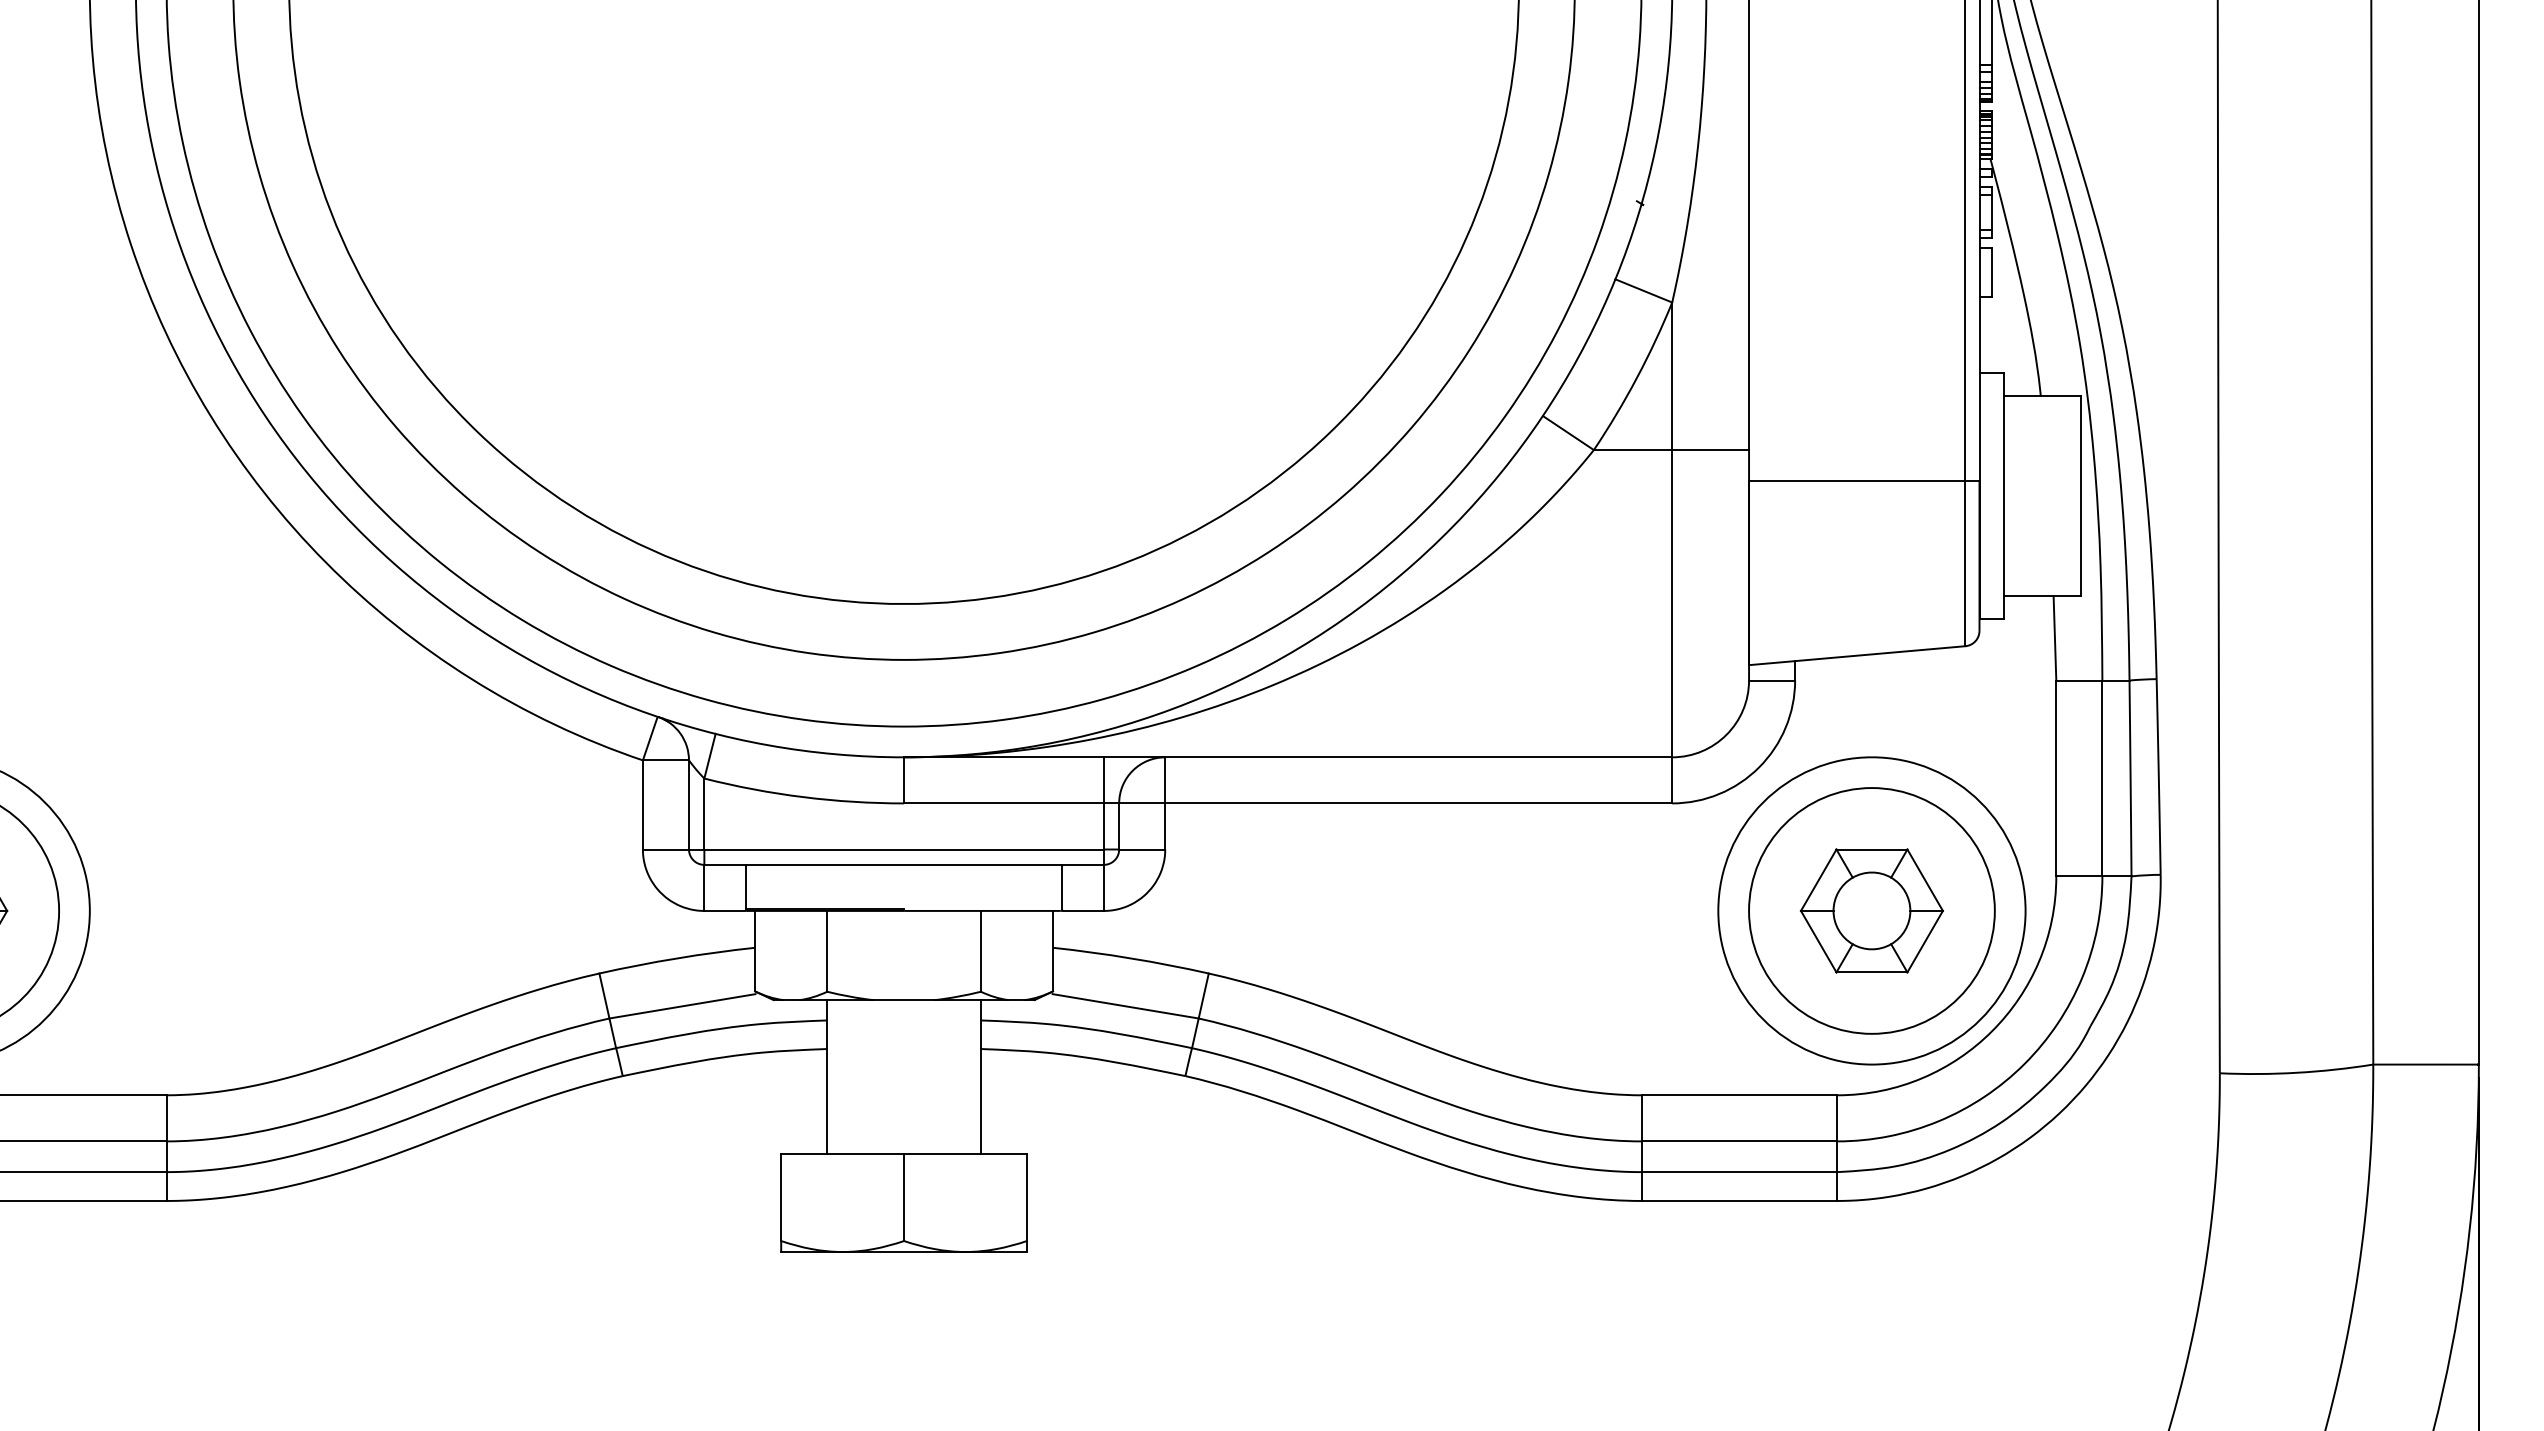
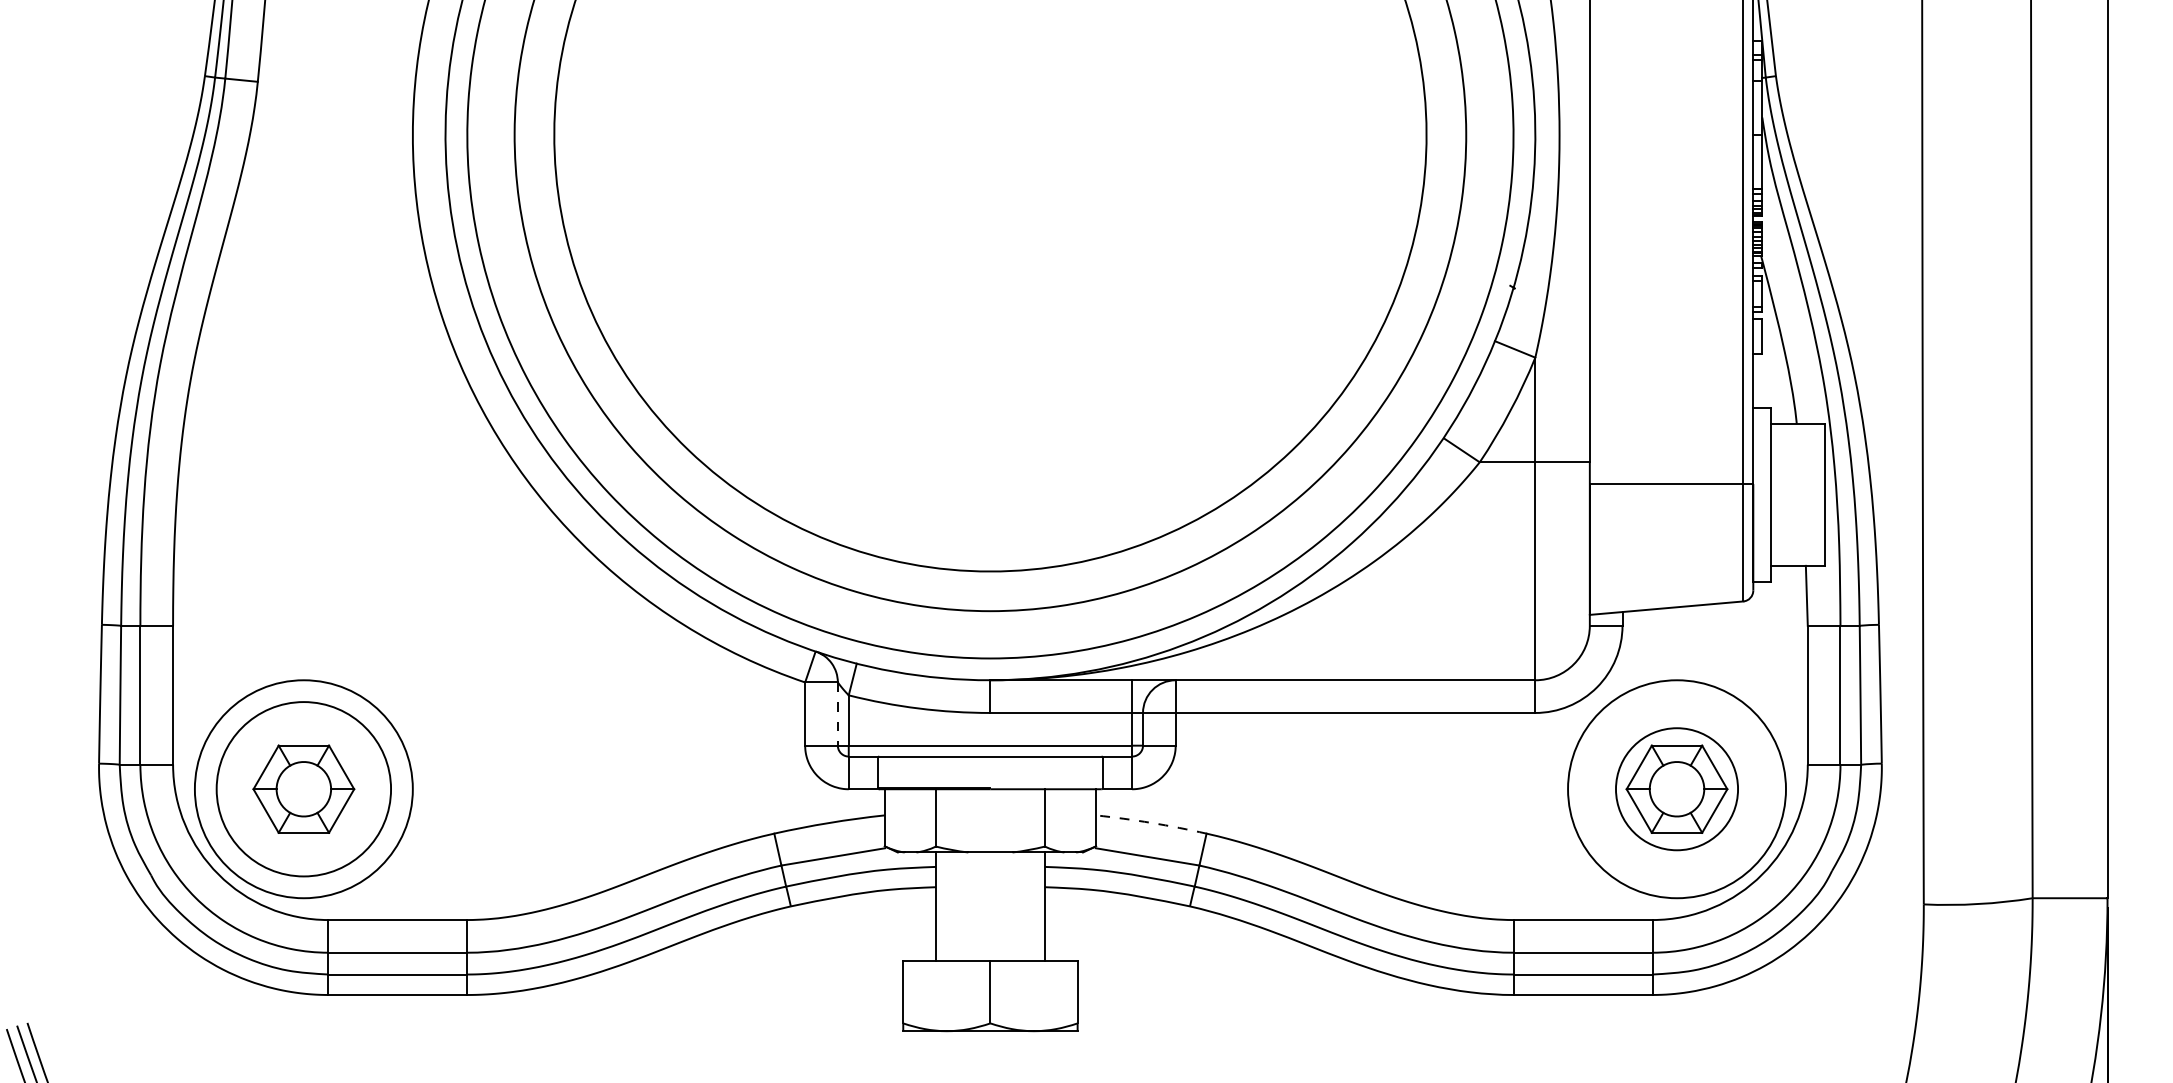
line: (688, 805) -> (837, 714), solid -> dashed
circle: (1871, 911) -> (1676, 789), size x0.7
arc: (1131, 957) -> (1151, 822), solid -> dashed

